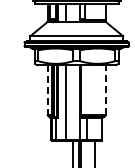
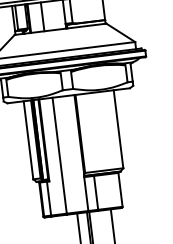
line: (105, 89) -> (117, 127), dashed -> solid
line: (47, 90) -> (28, 140), dashed -> solid

